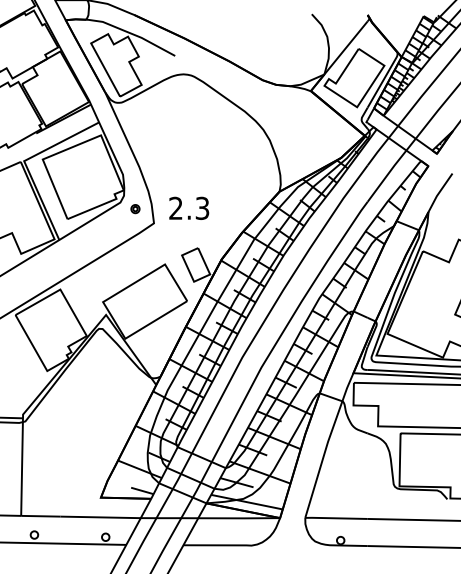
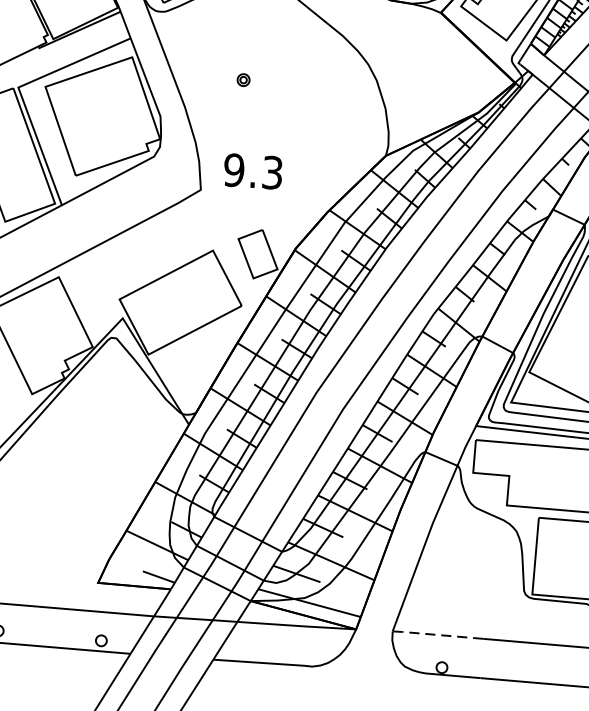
text: (175, 208) -> (233, 170), 2.3 -> 9.3
part: (135, 209) -> (243, 80), moved
line: (335, 518) -> (436, 635), solid -> dashed

